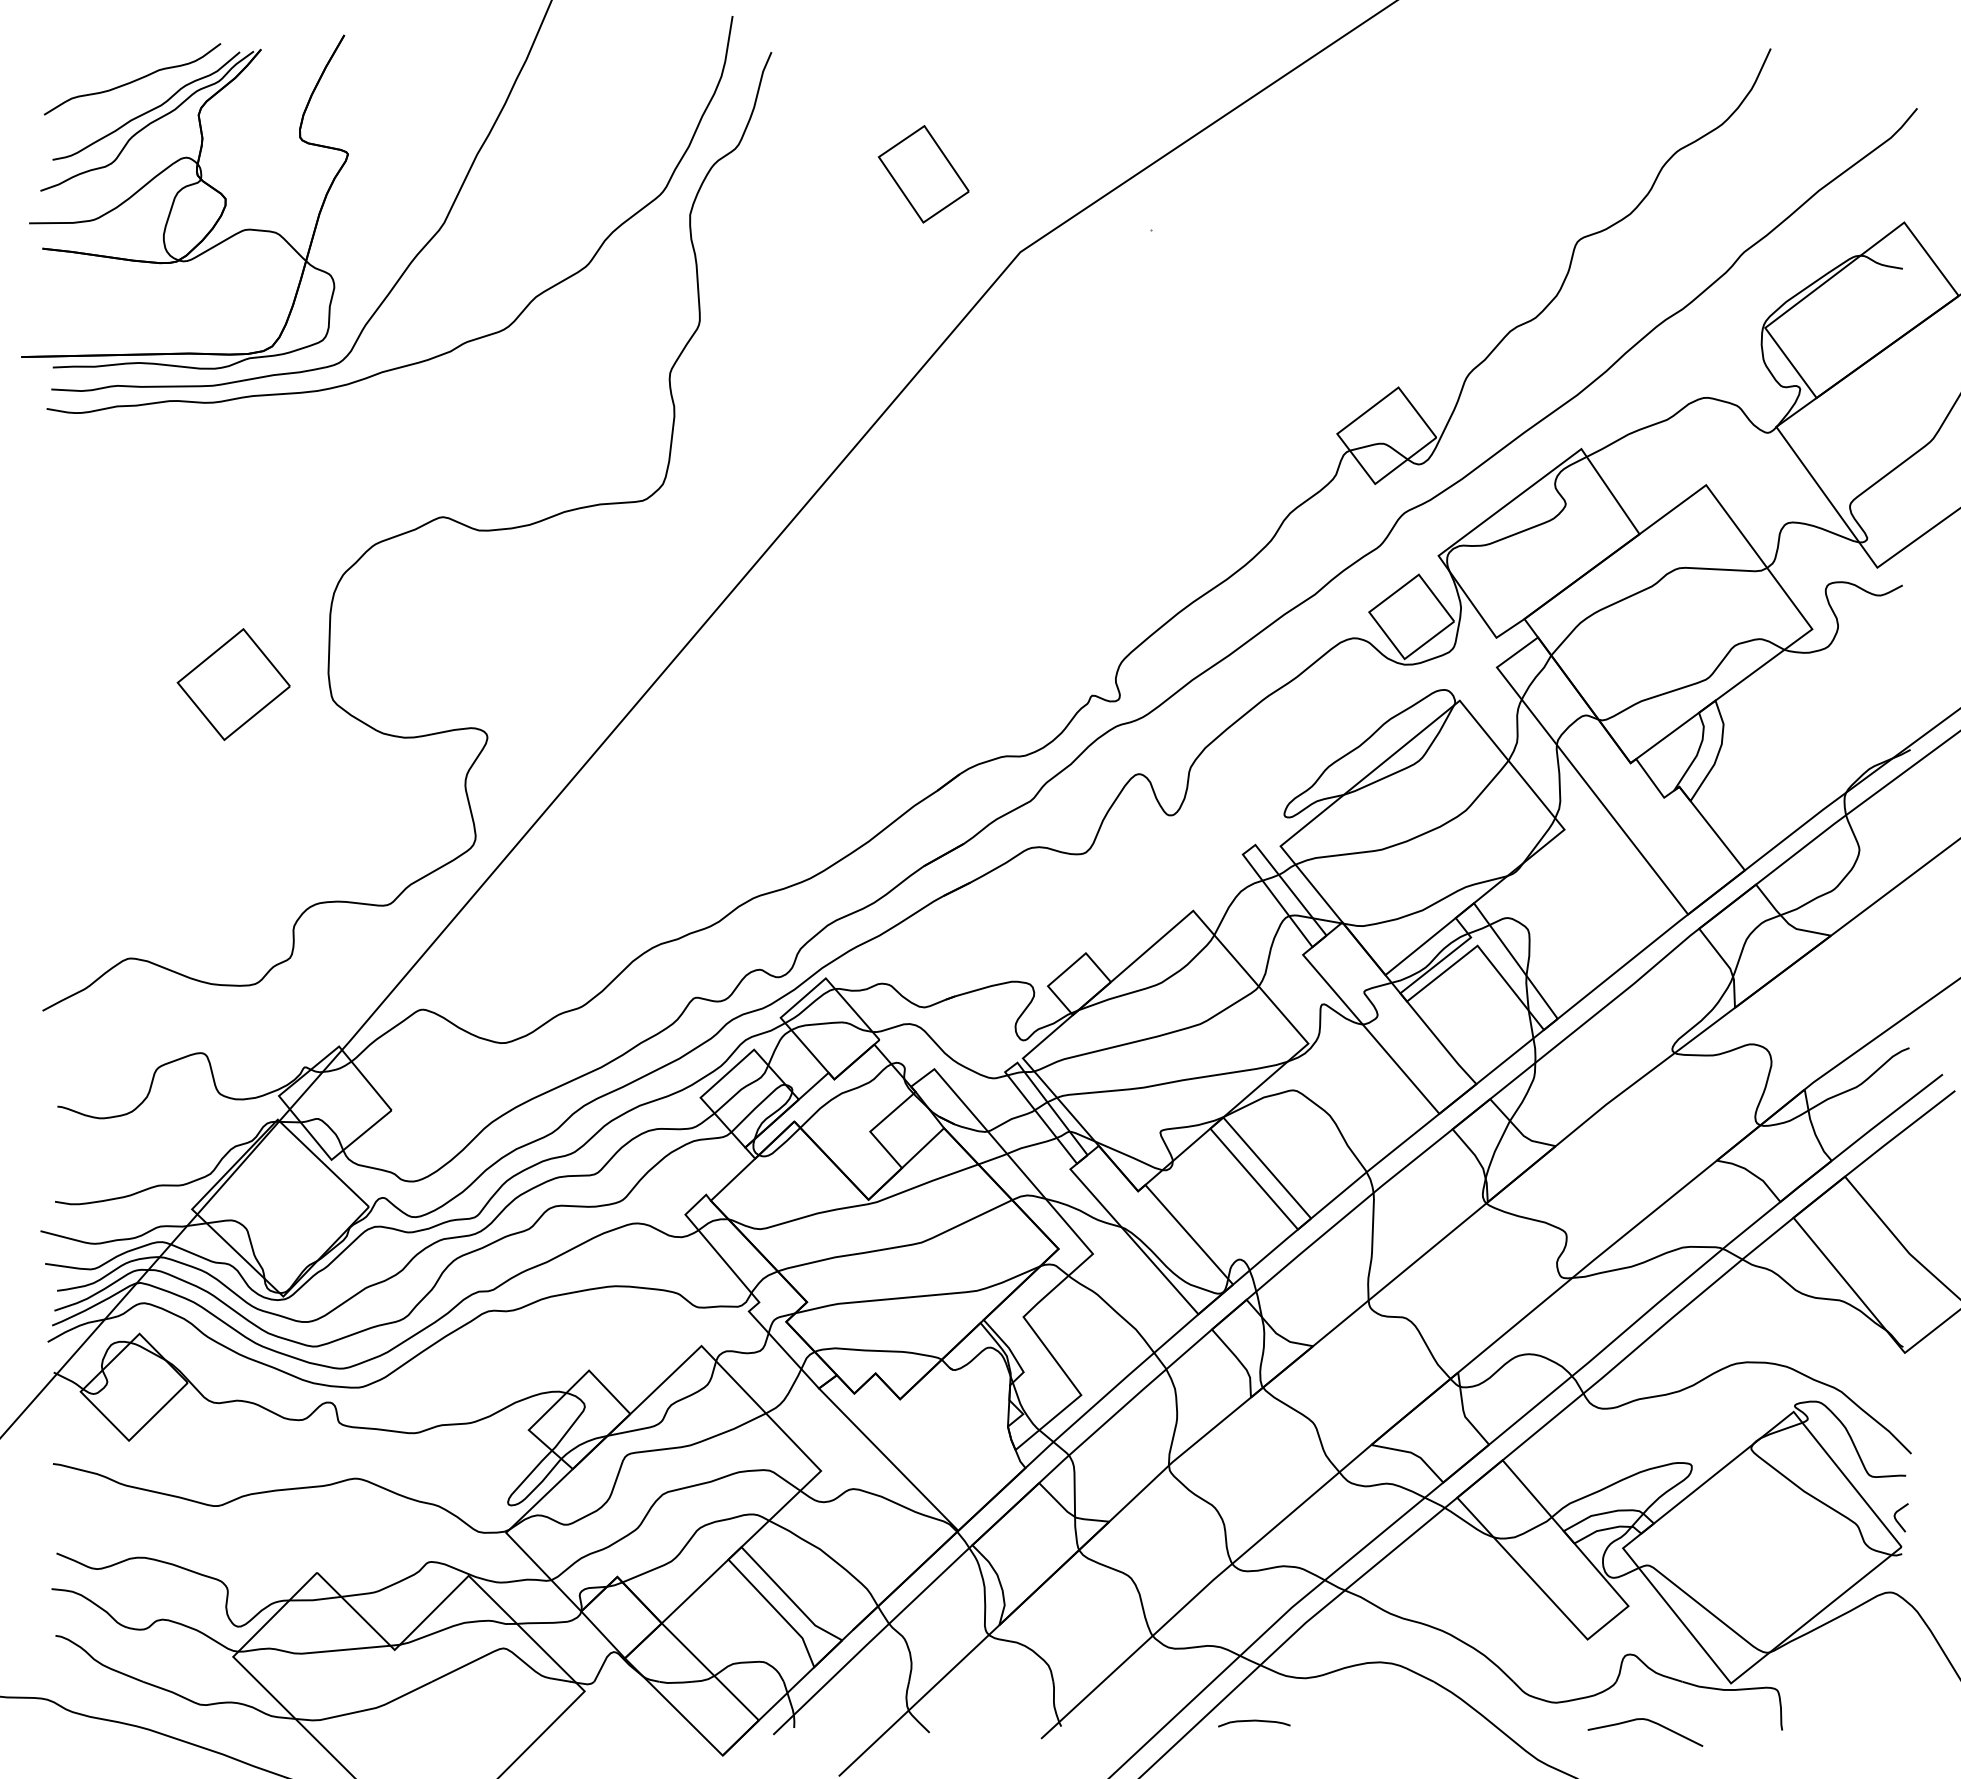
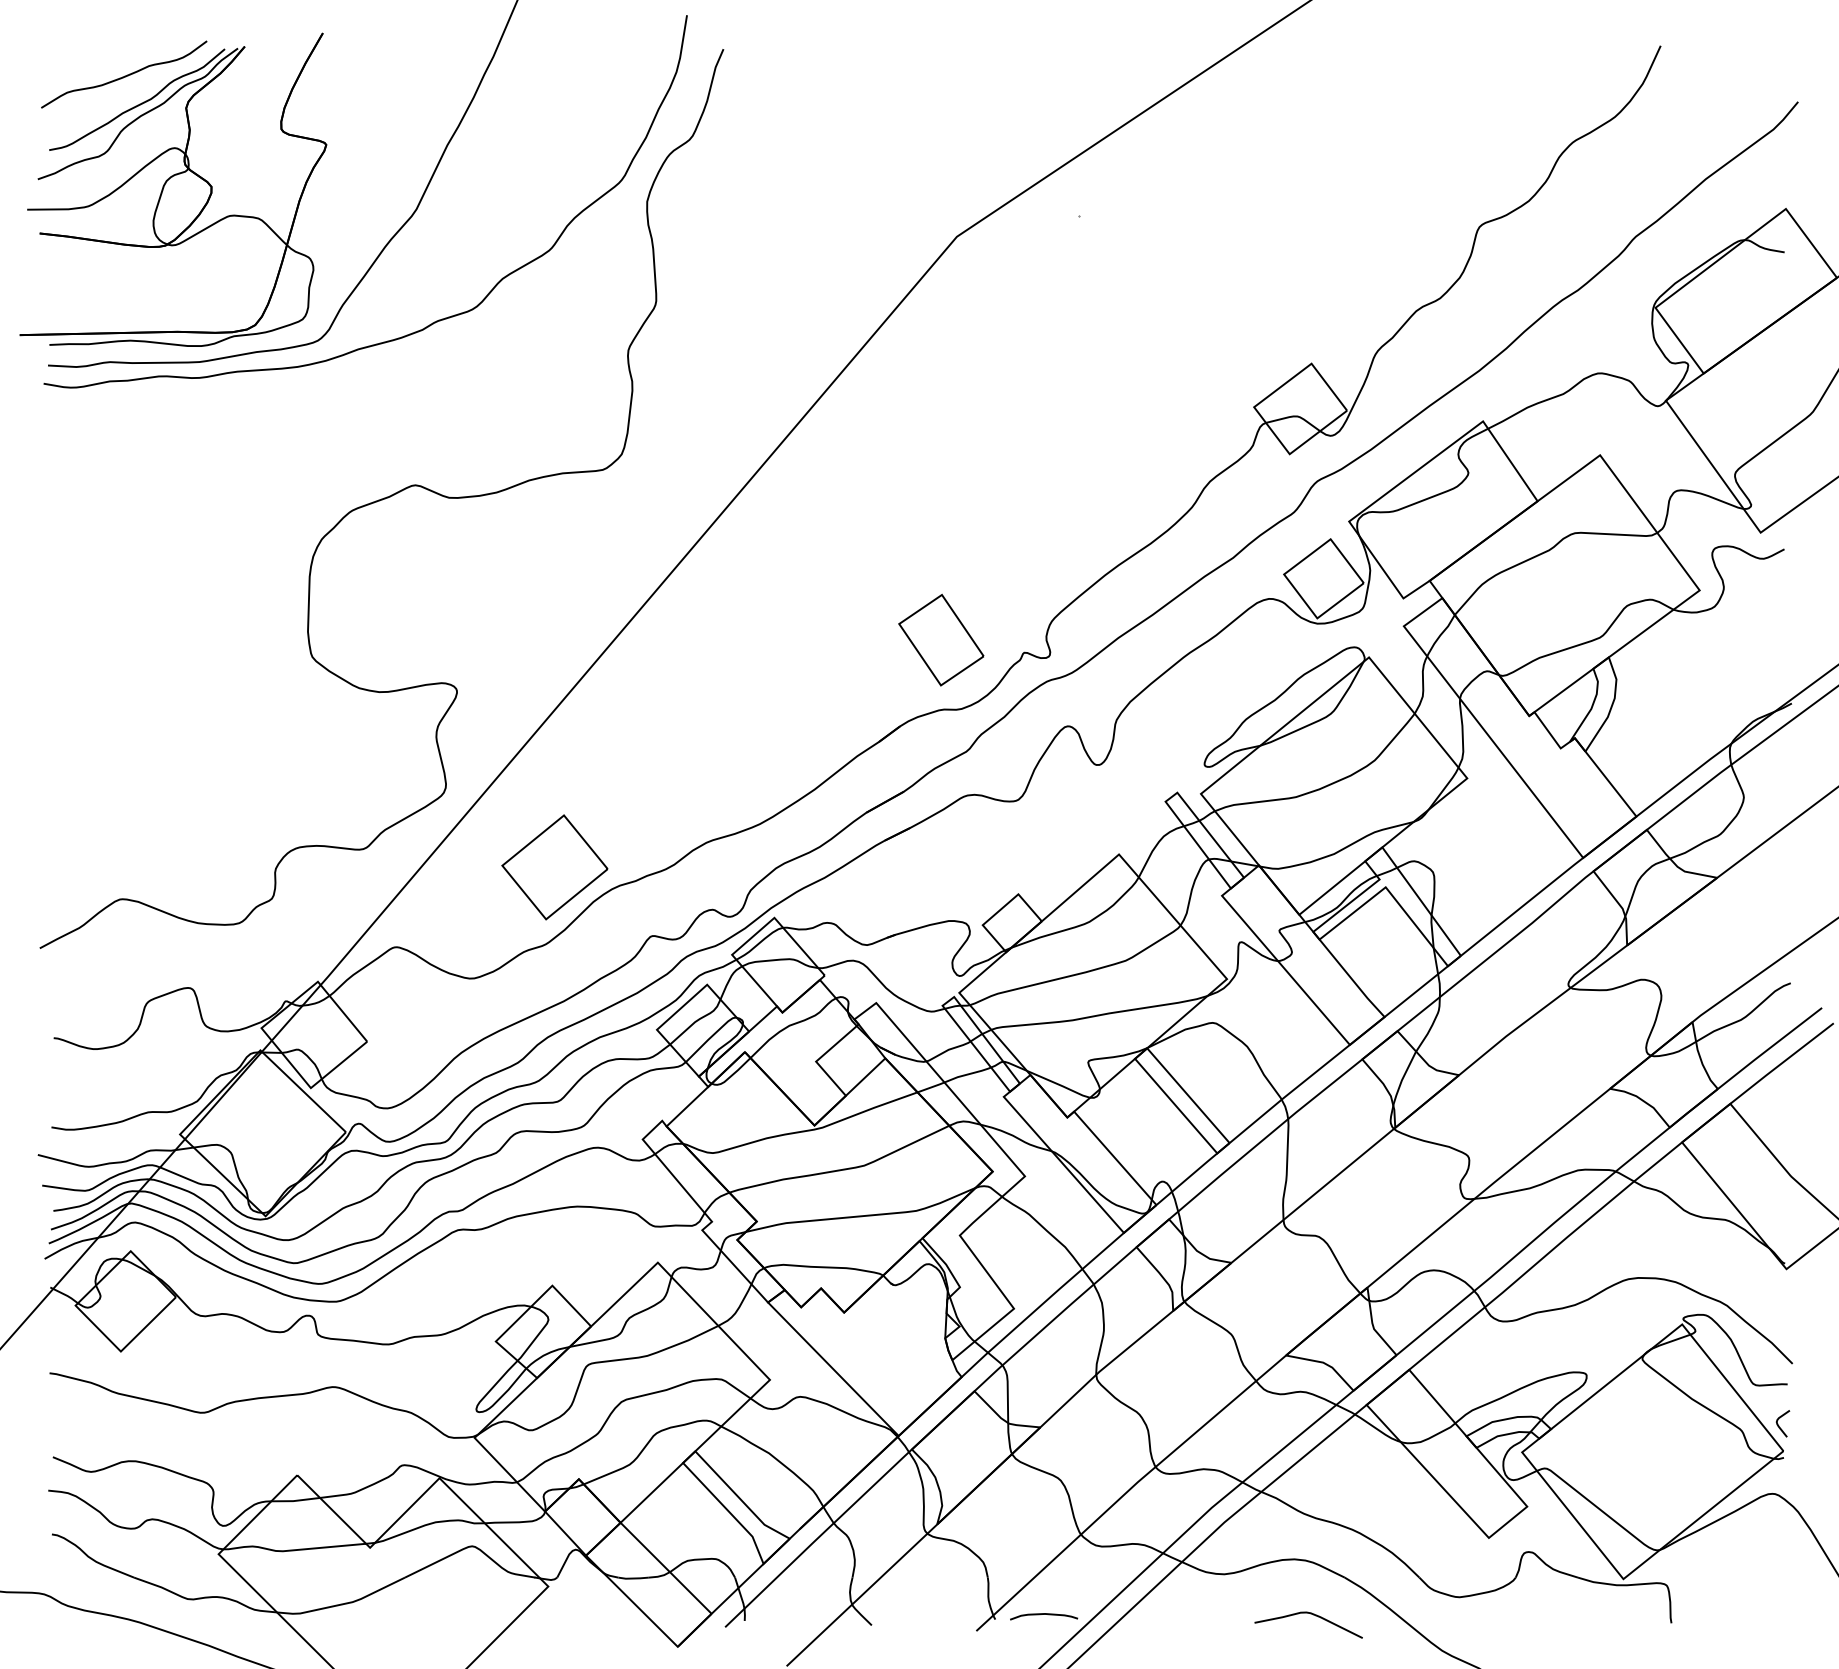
part: (923, 174) -> (941, 640), moved
part: (233, 684) -> (554, 867), moved
curve: (1254, 1721) -> (1044, 1614), moved
curve: (1648, 1721) -> (1311, 1614), moved

